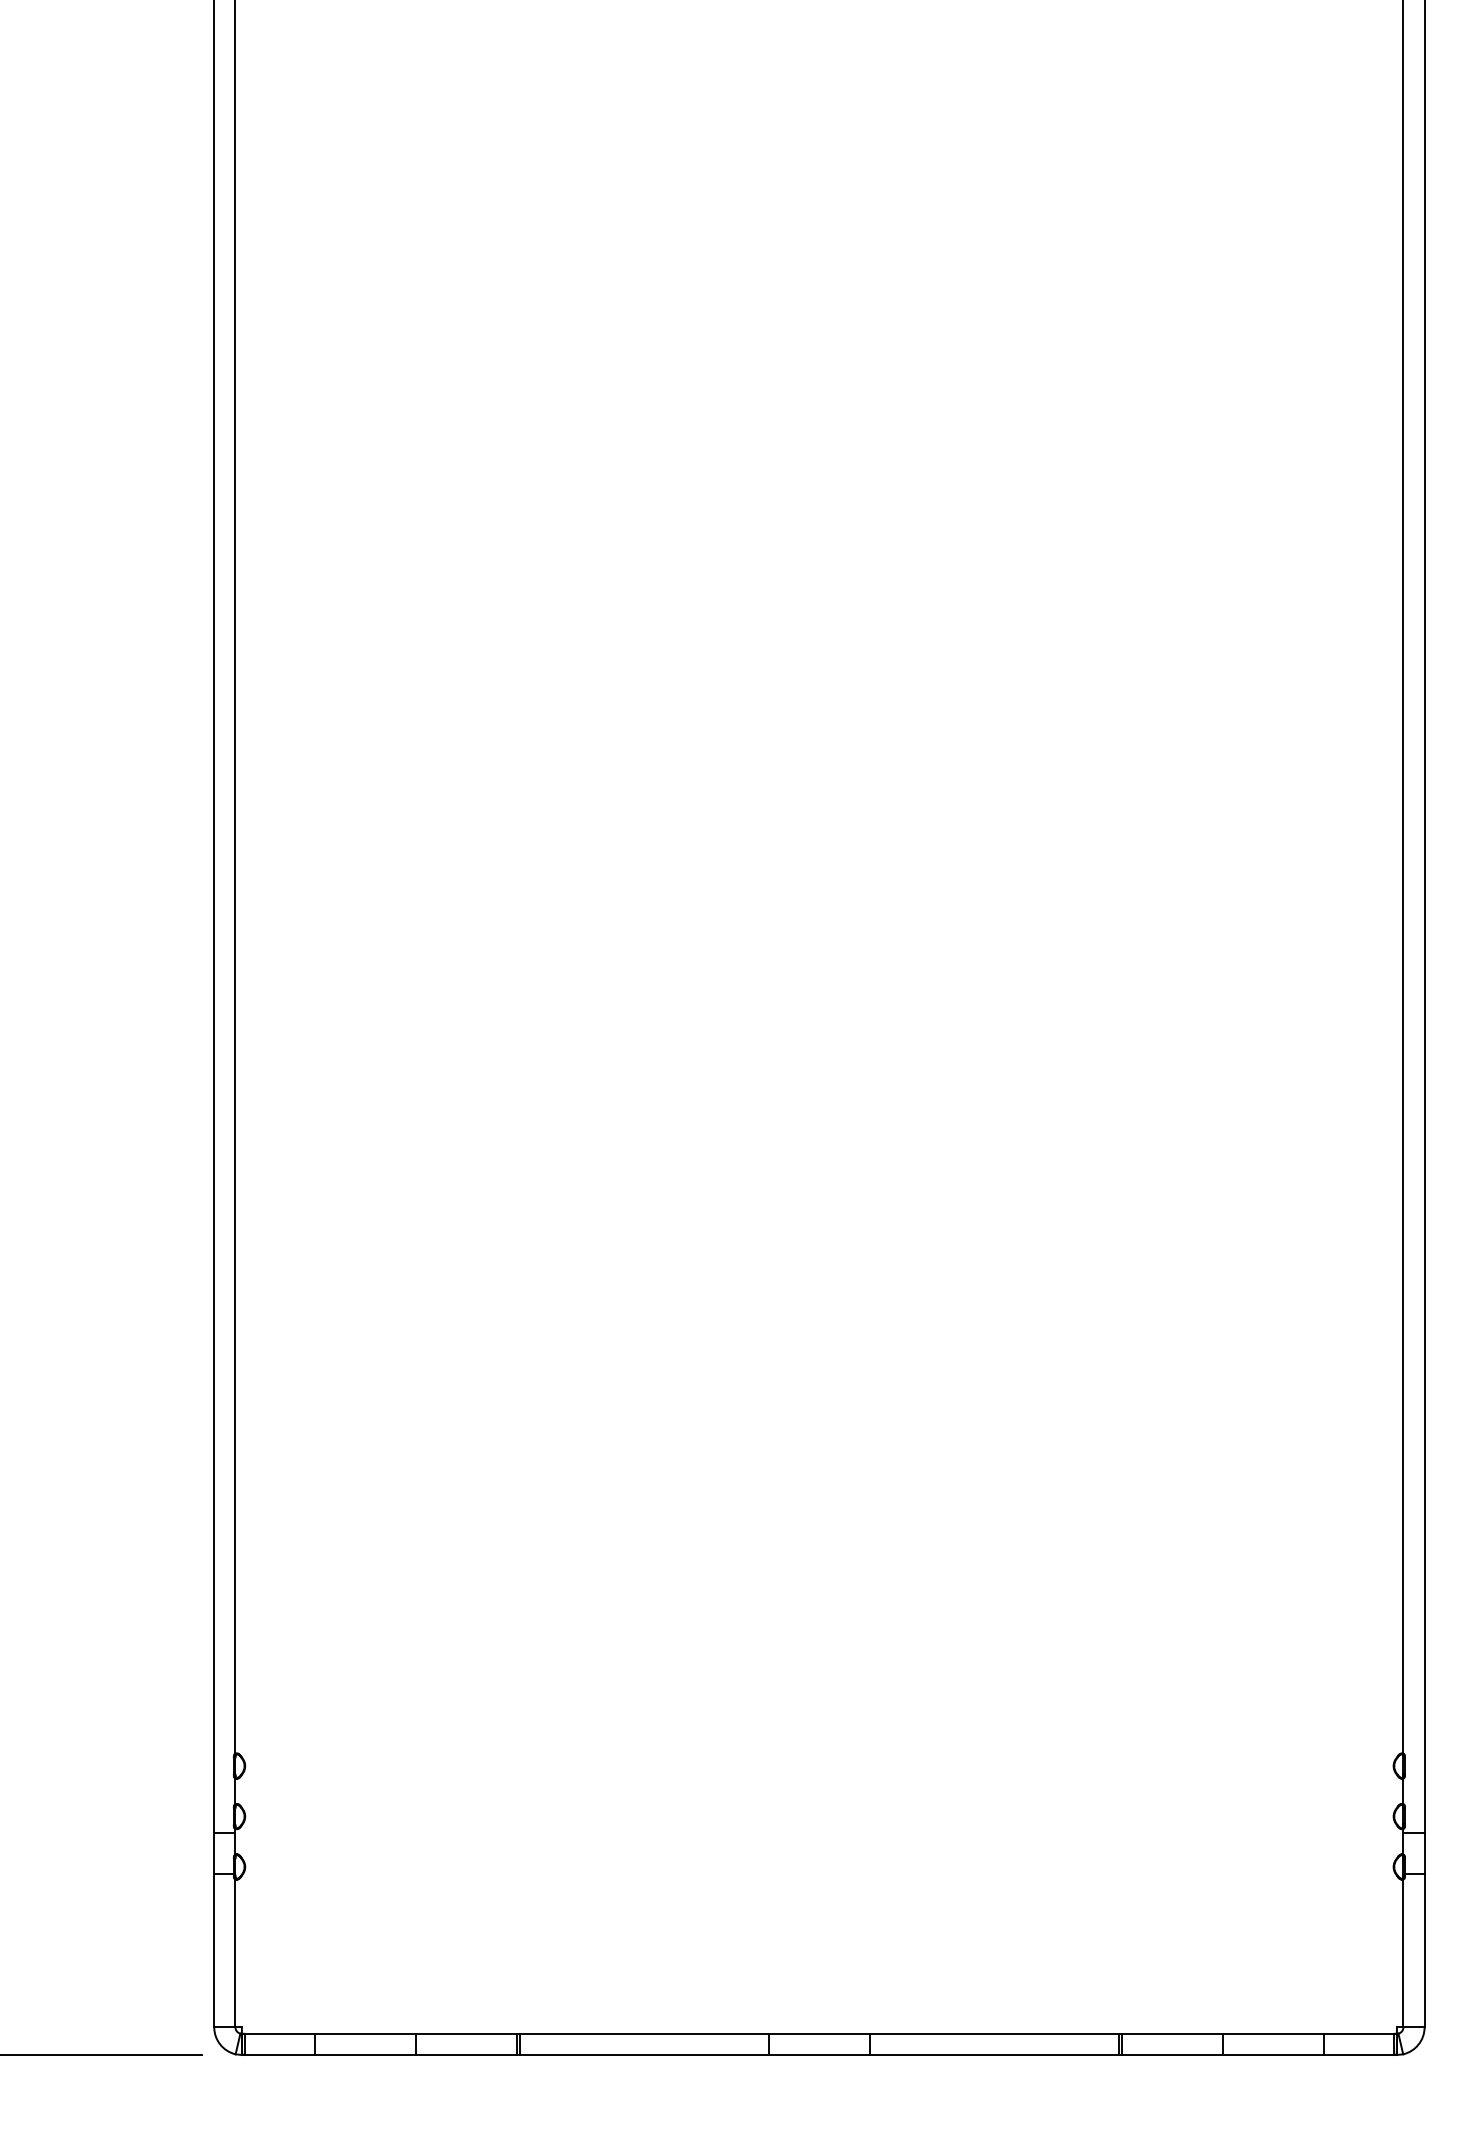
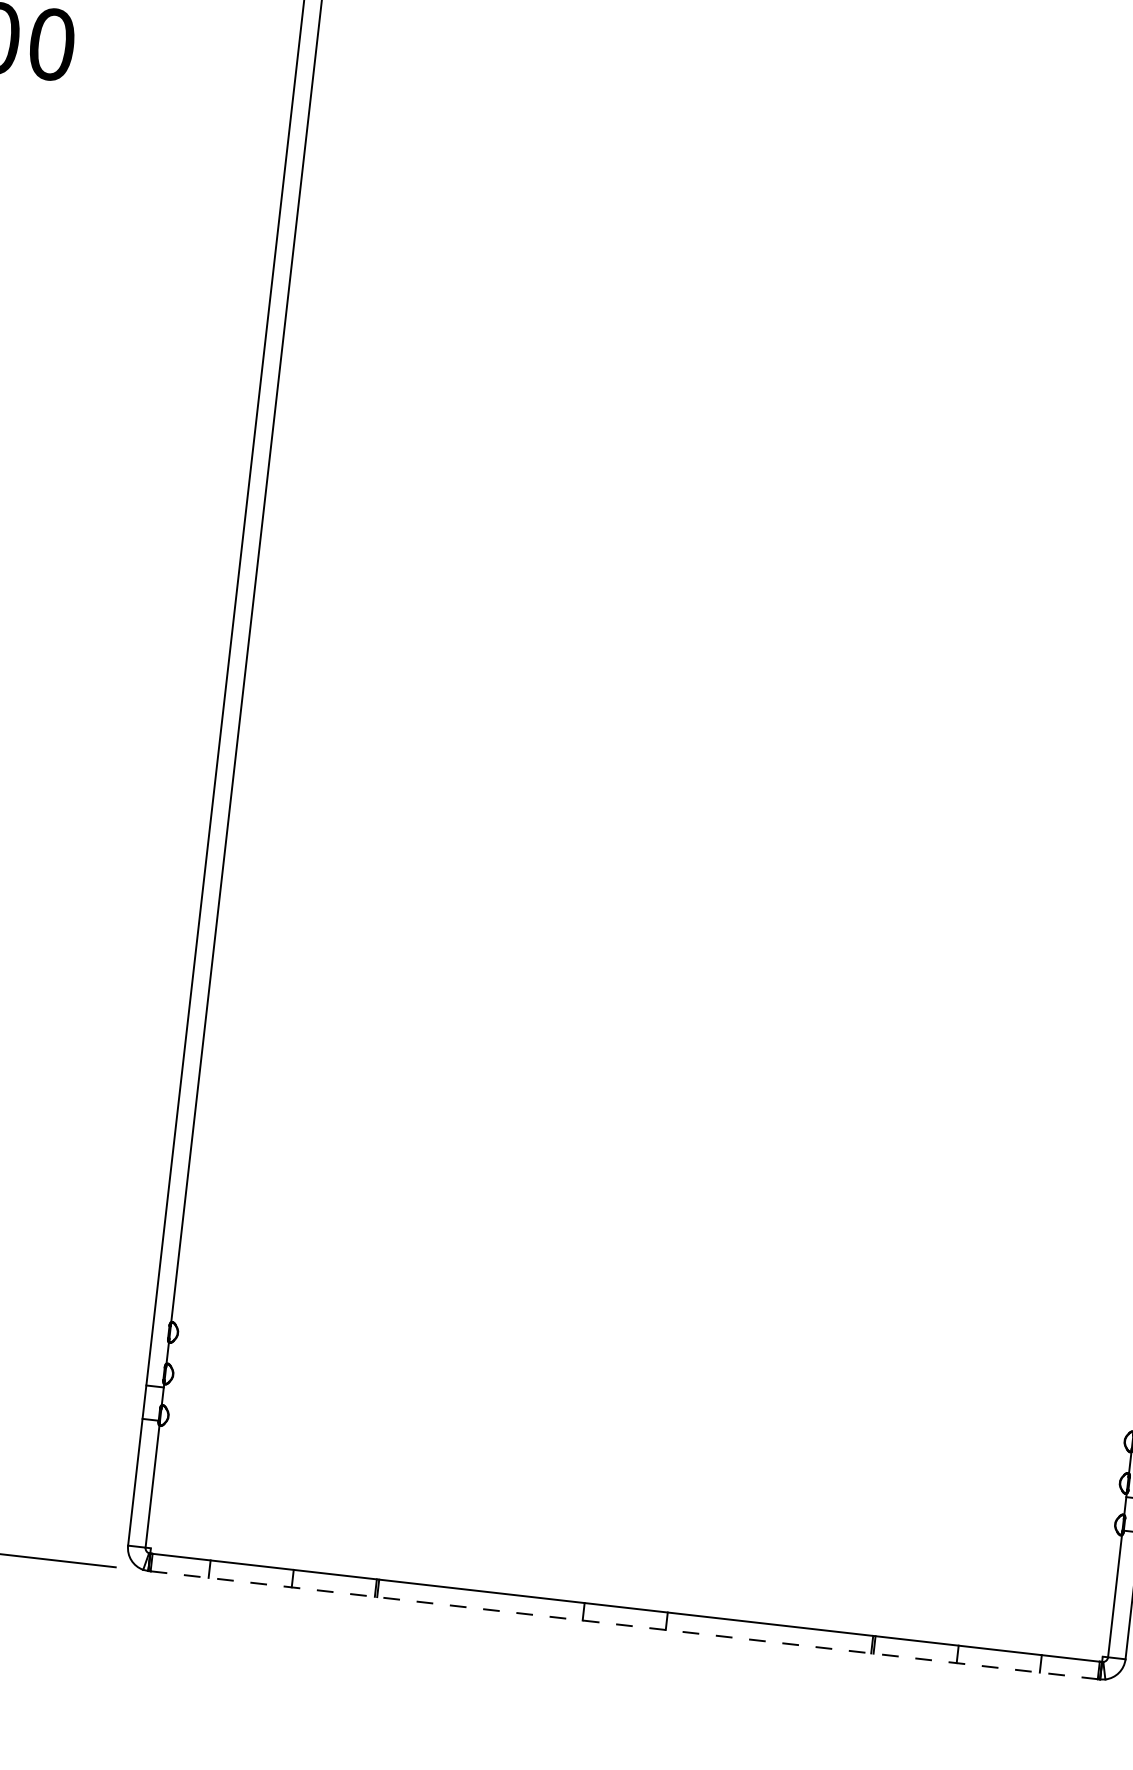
line: (819, 2055) -> (624, 1625), solid -> dashed

